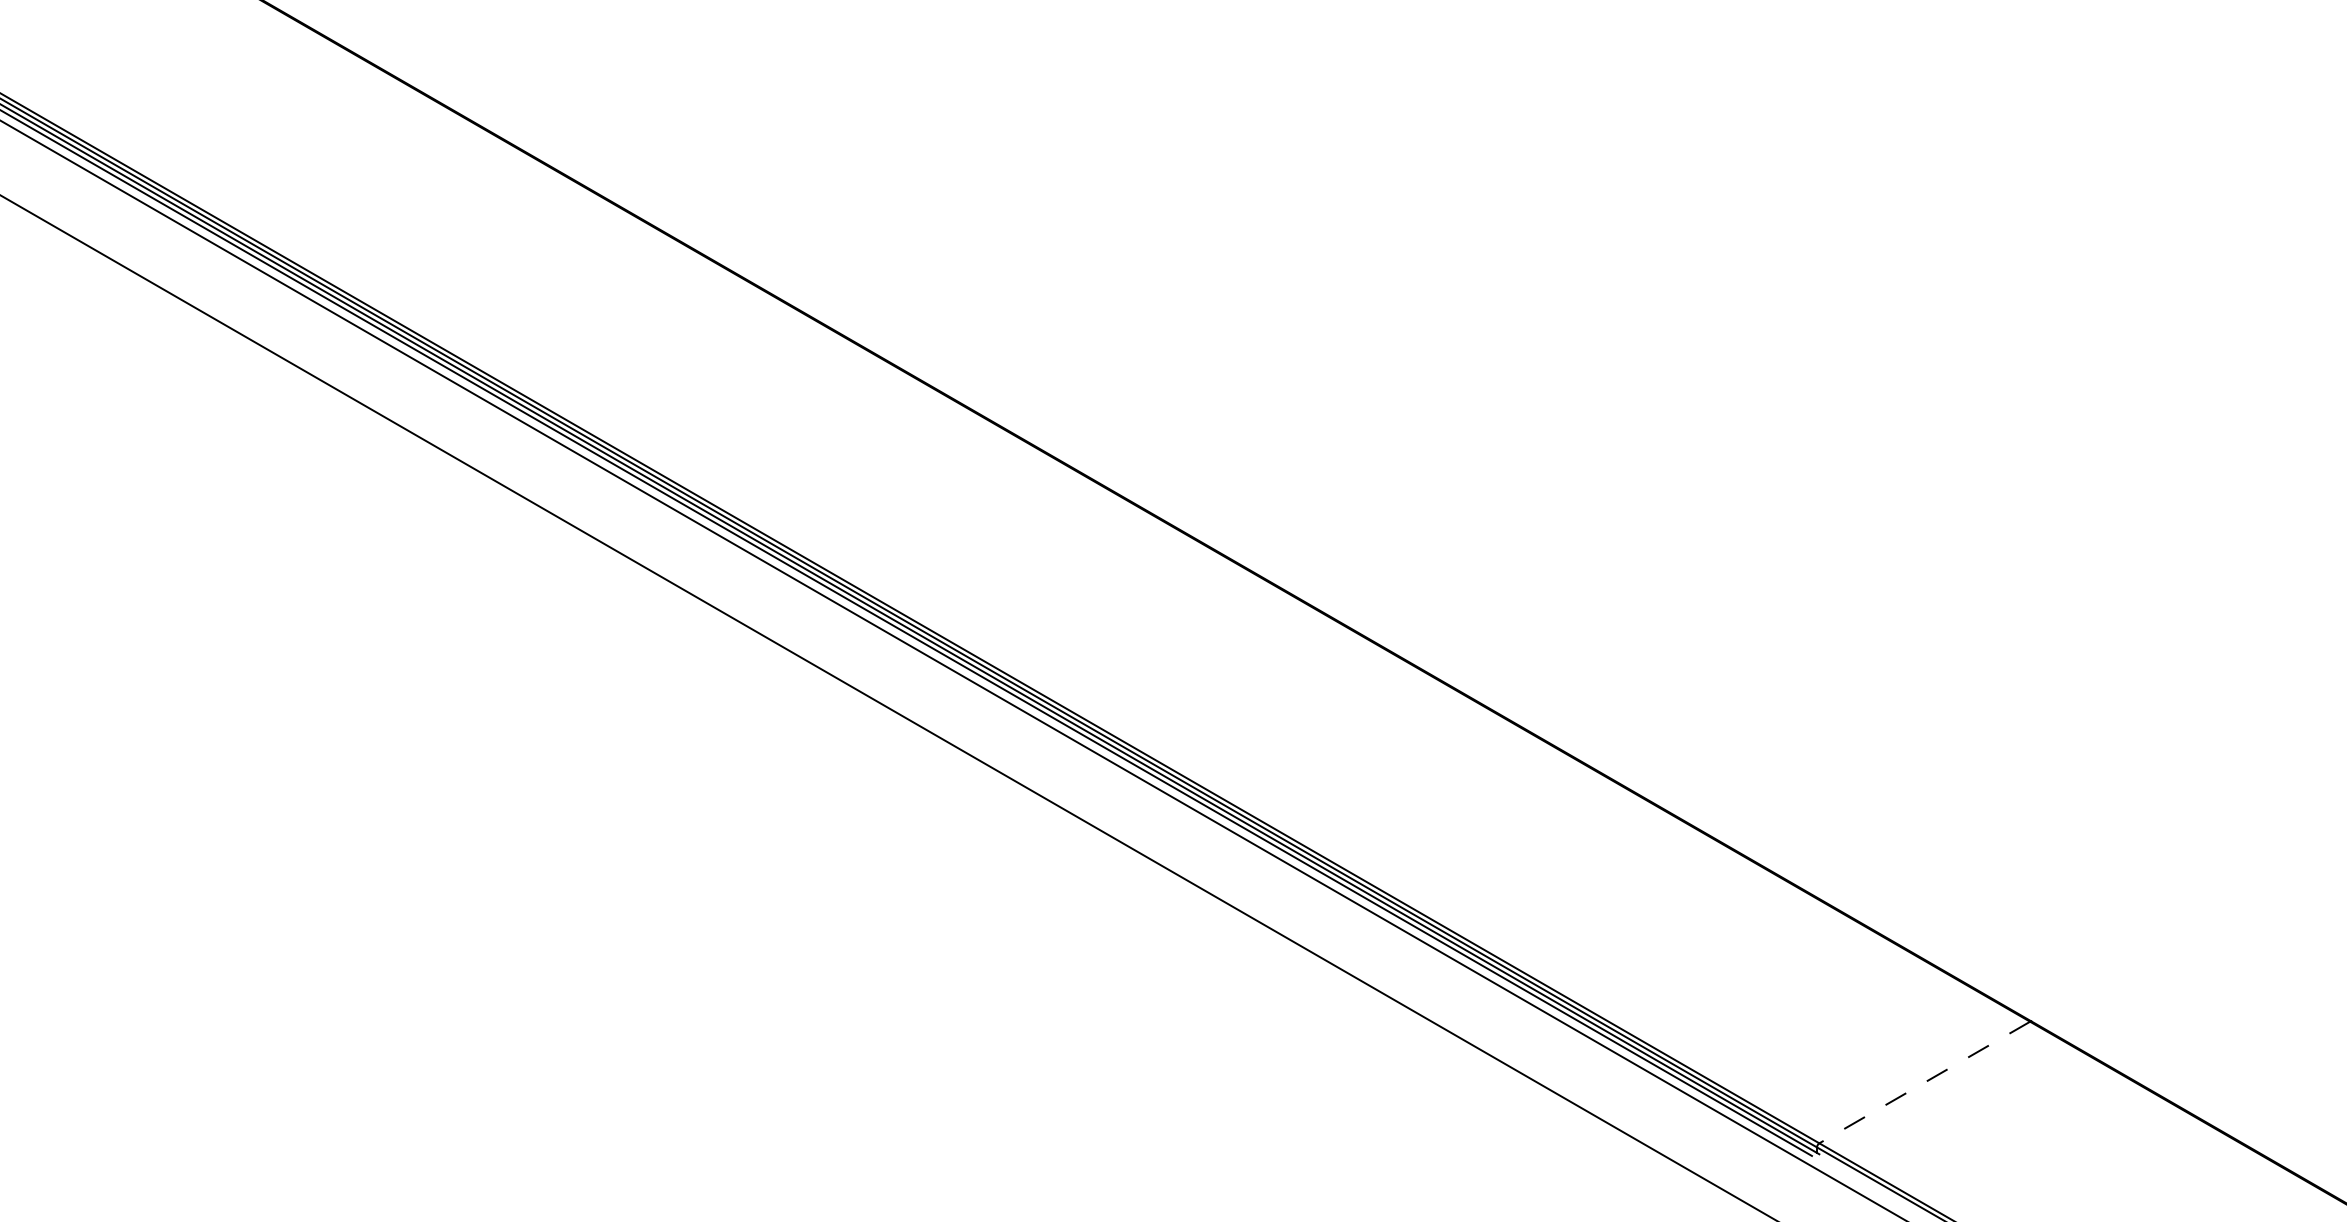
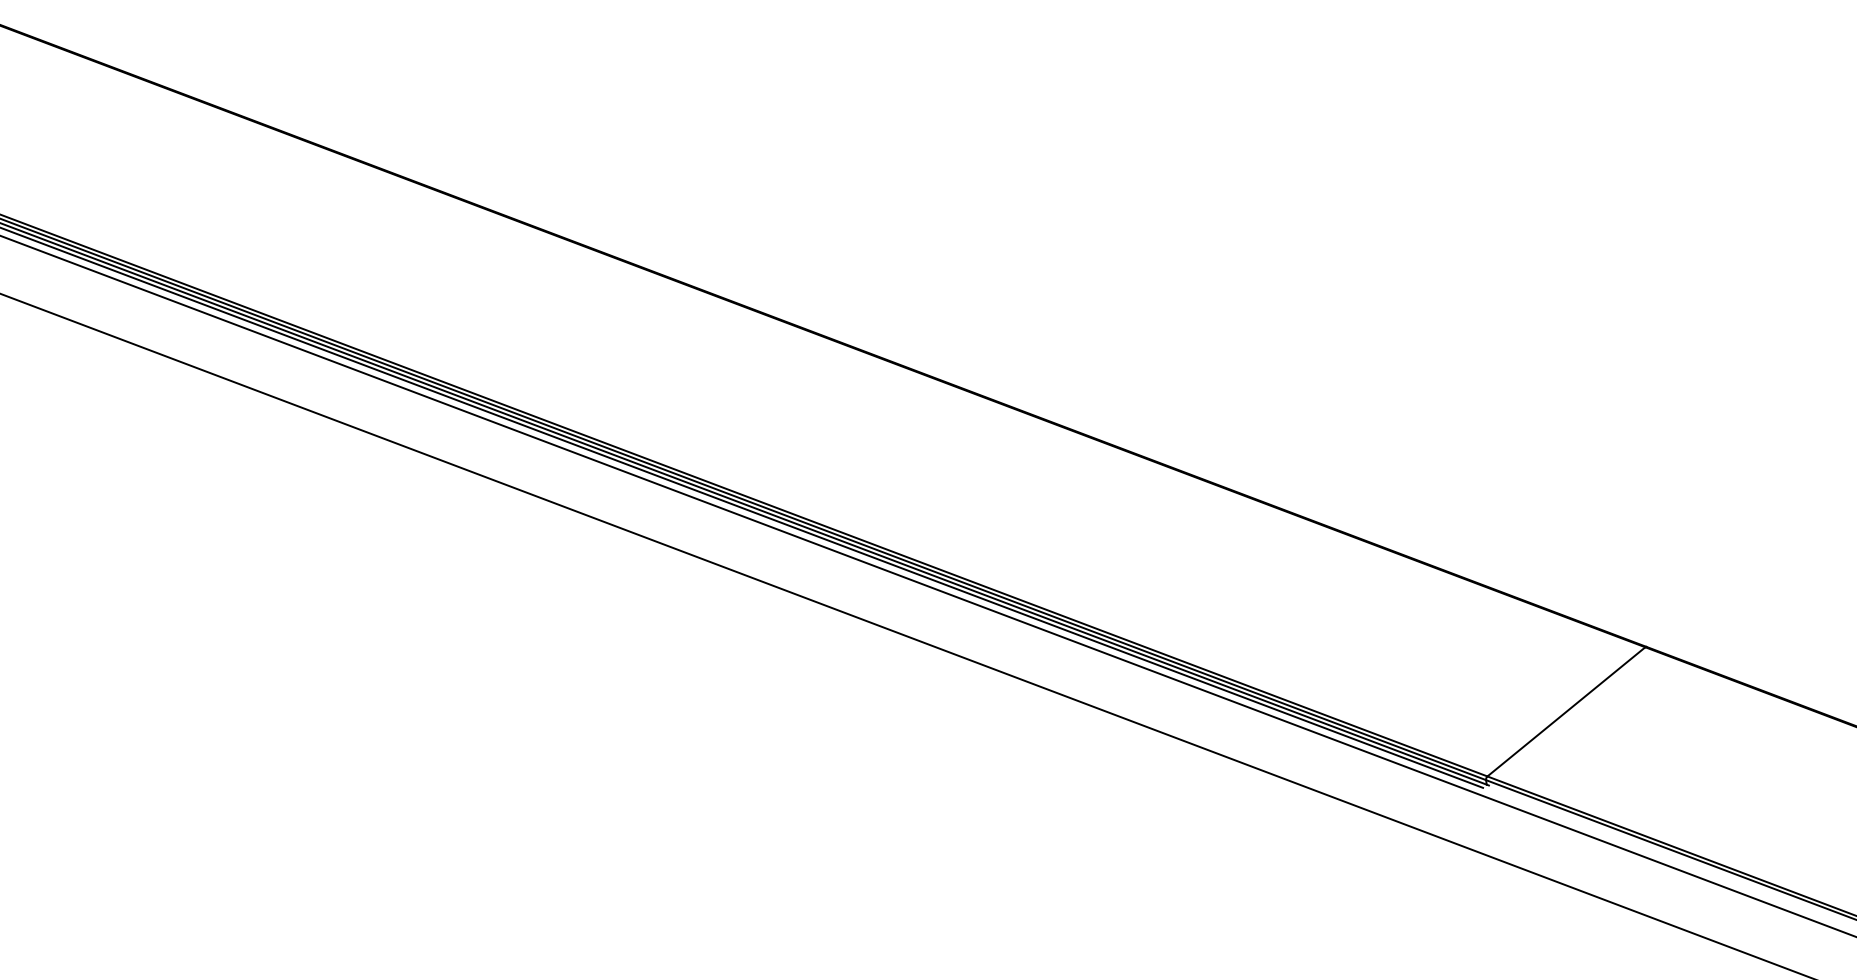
line: (1924, 1082) -> (1566, 711), dashed -> solid

